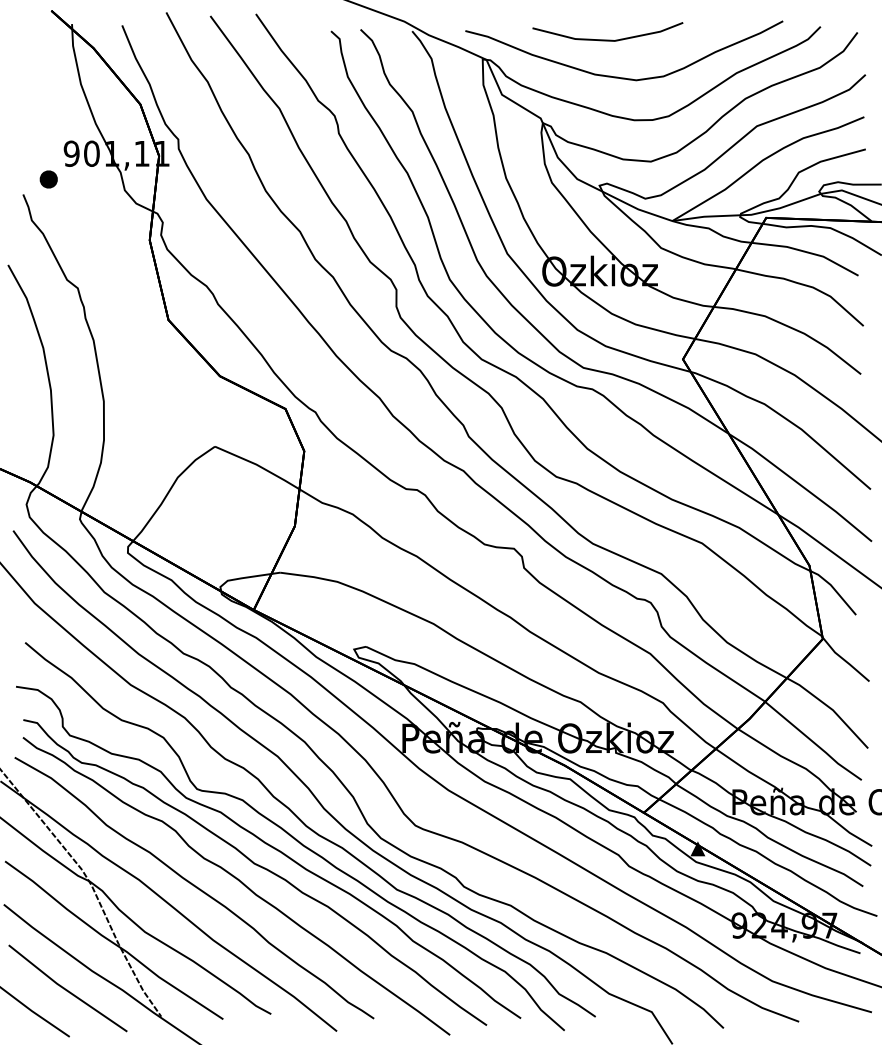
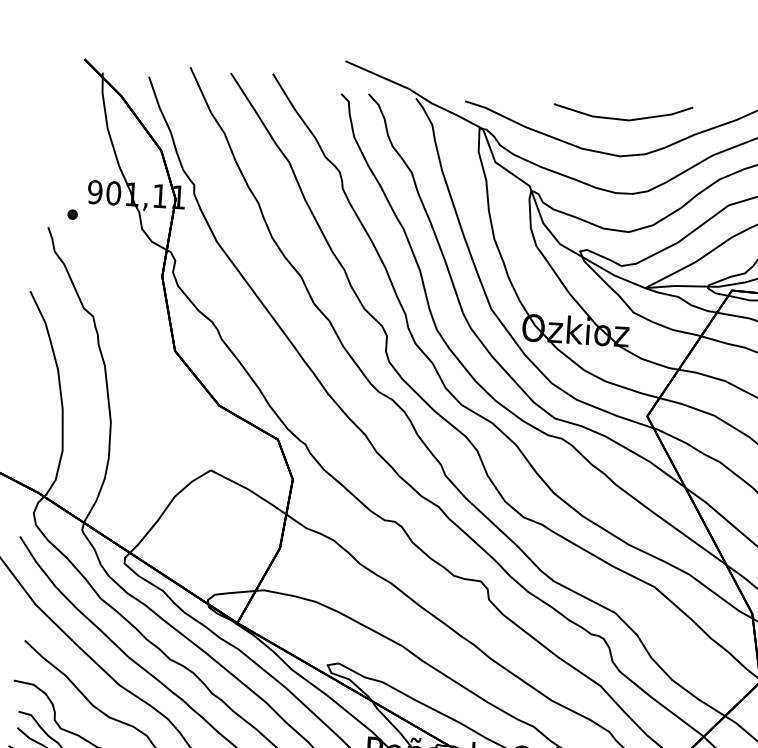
line: (607, 39) -> (622, 118), moved
part: (48, 179) -> (72, 214), size x0.62

